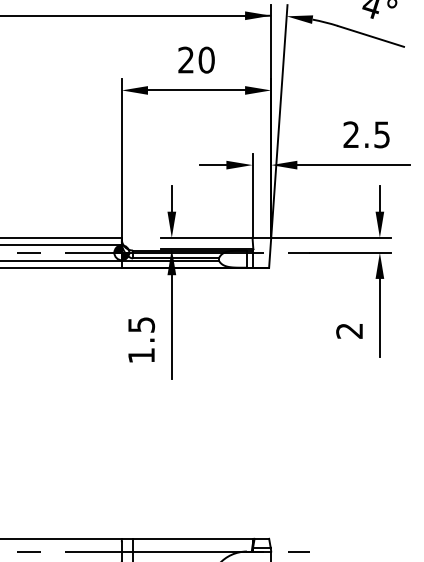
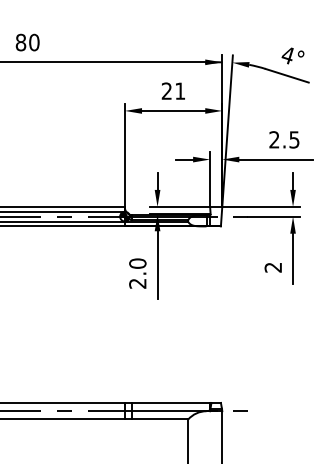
text: (207, 59) -> (180, 90), 20 -> 21
text: (141, 340) -> (137, 273), 1.5 -> 2.0

